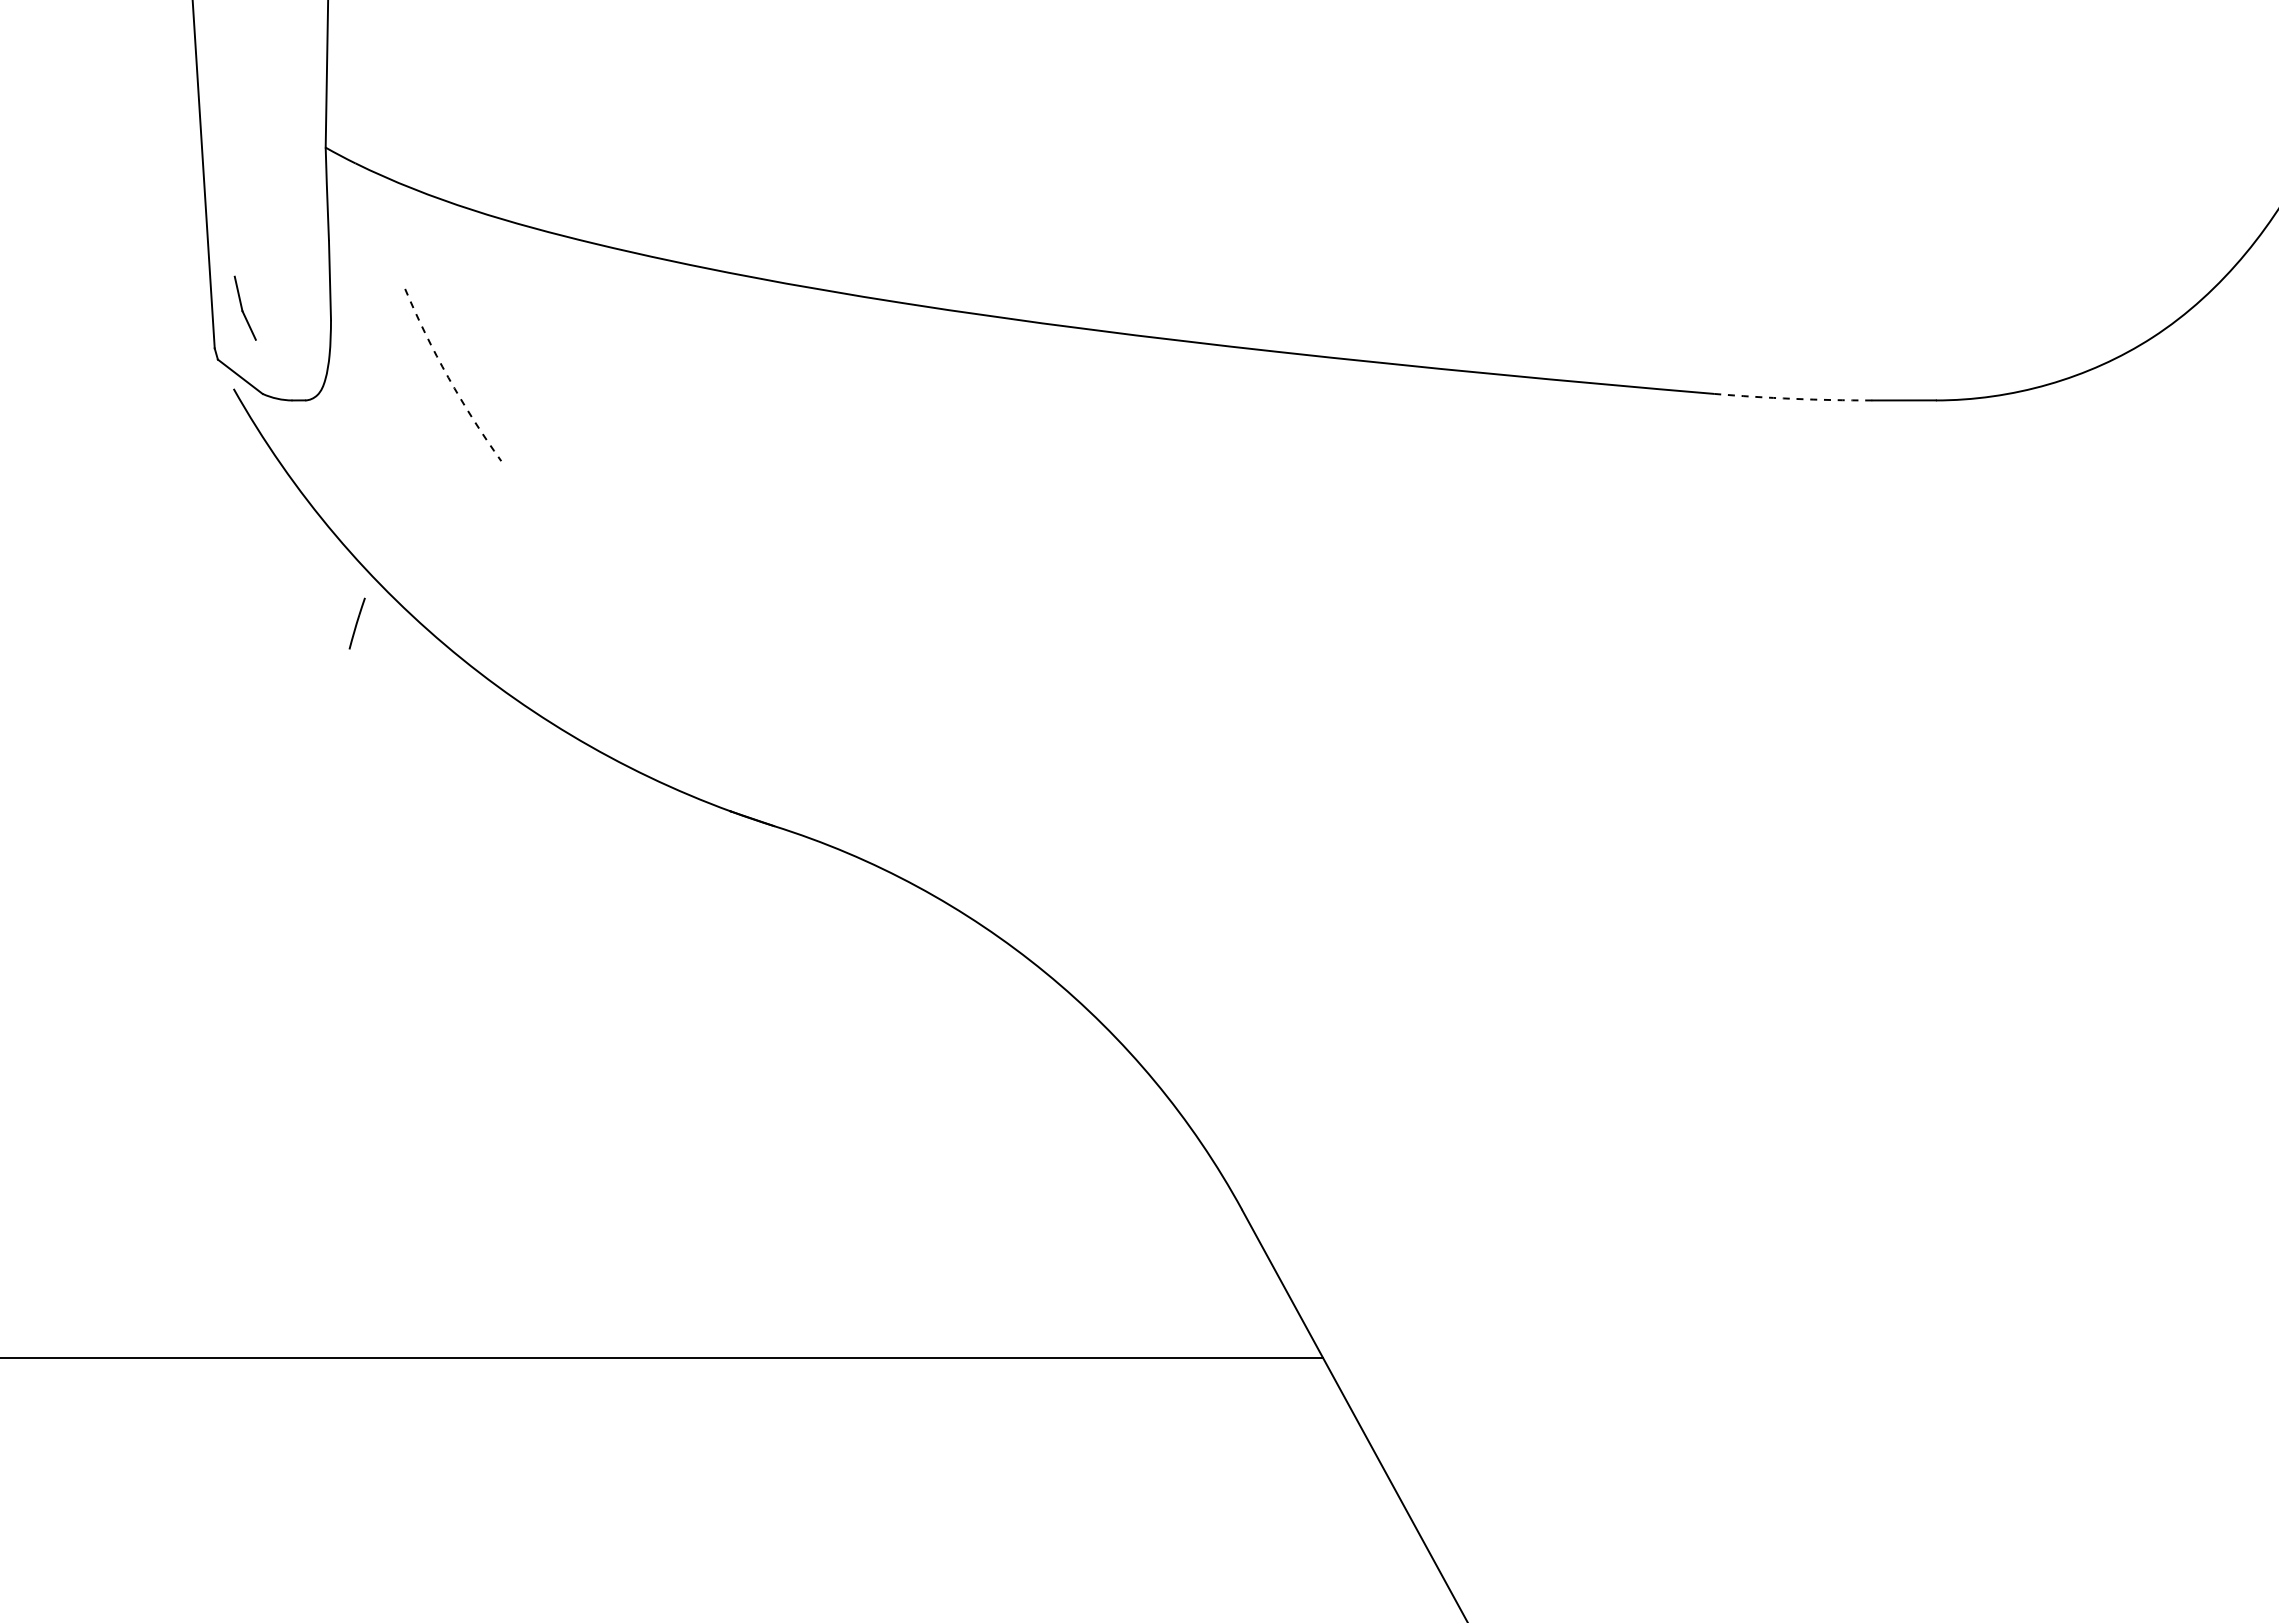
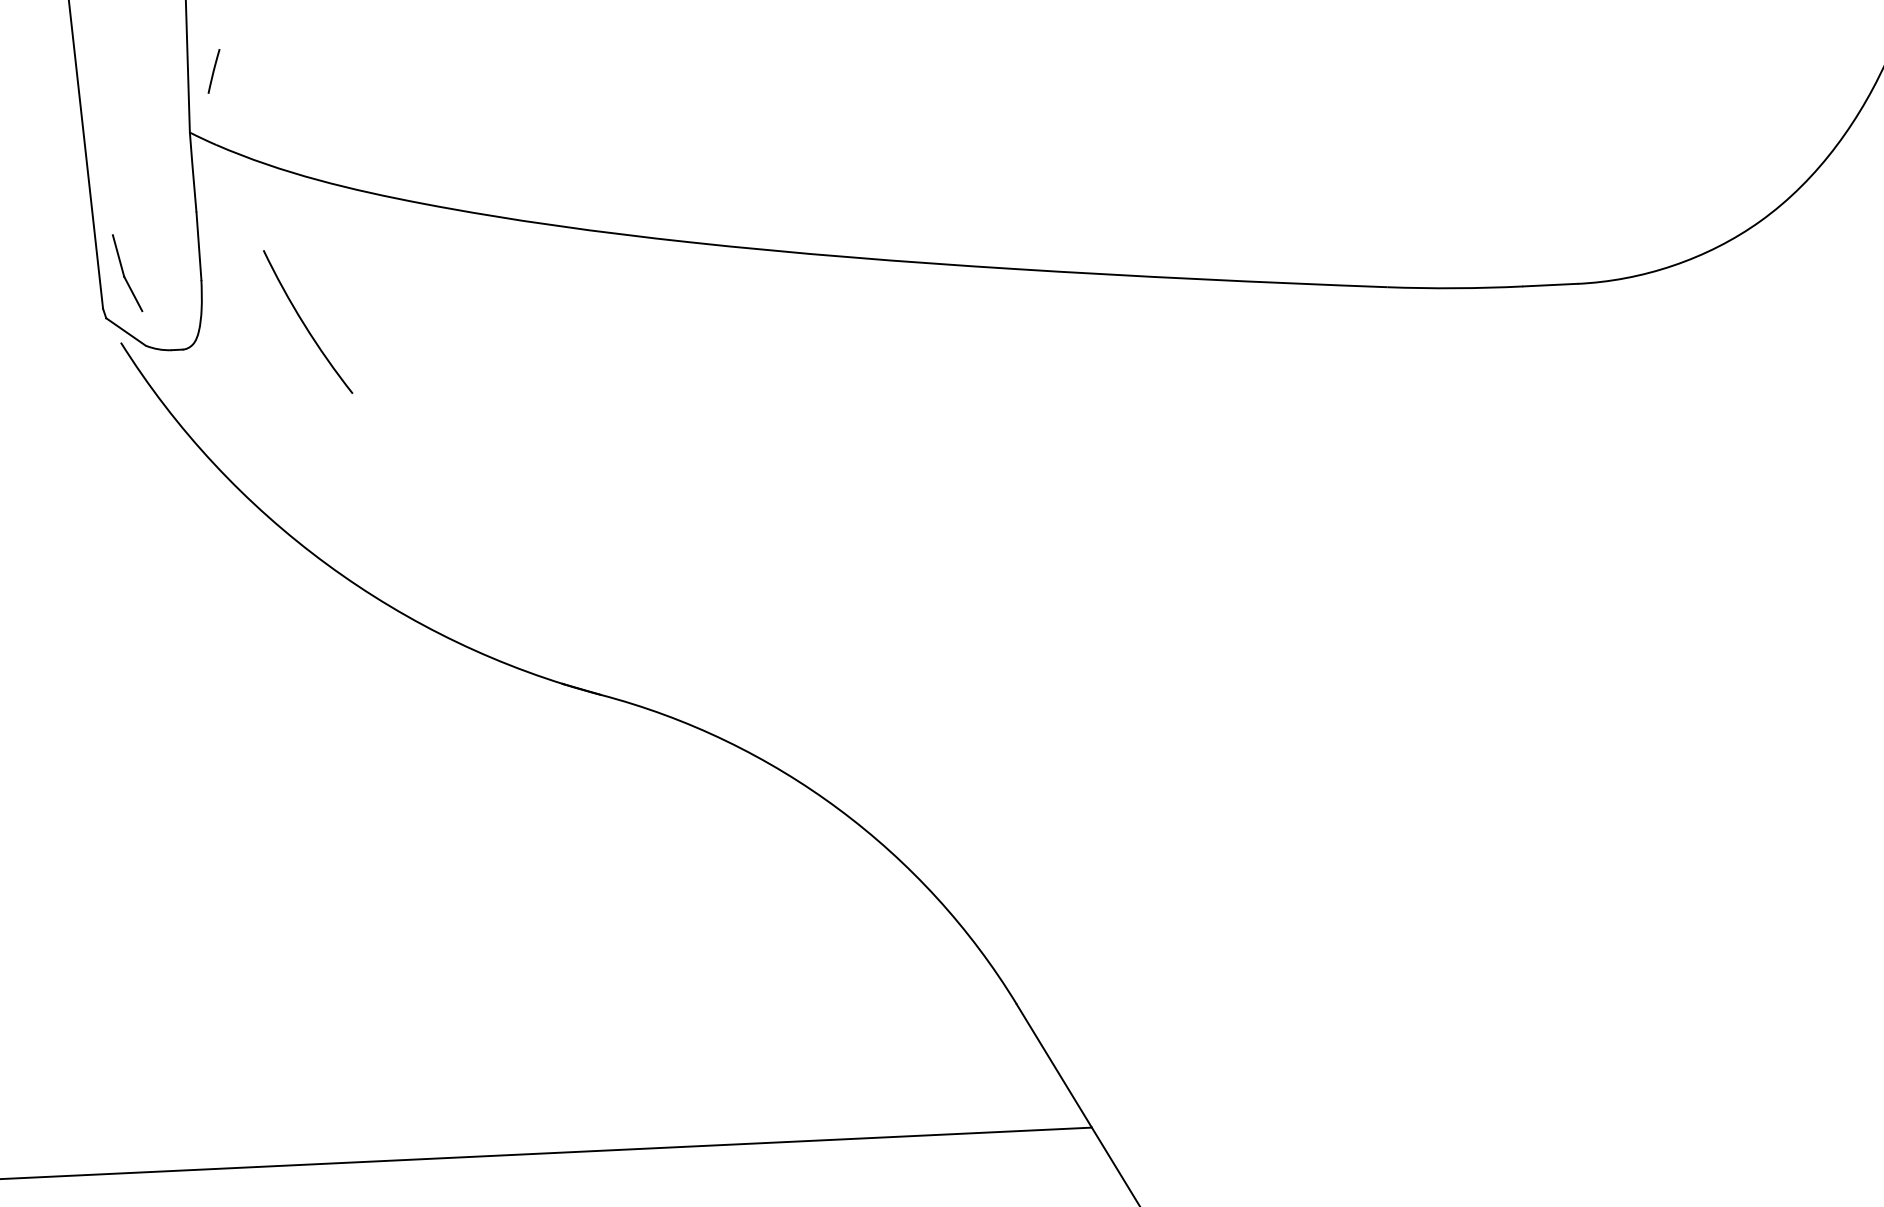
part: (245, 308) -> (127, 273), size x1.43
arc: (448, 377) -> (304, 324), dashed -> solid
arc: (1793, 398) -> (1455, 287), dashed -> solid
line: (356, 623) -> (213, 71), moved

